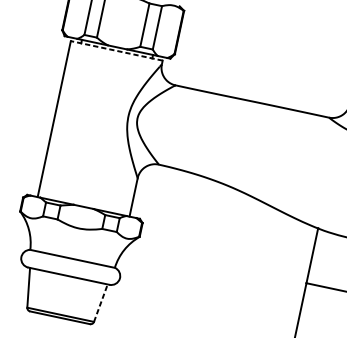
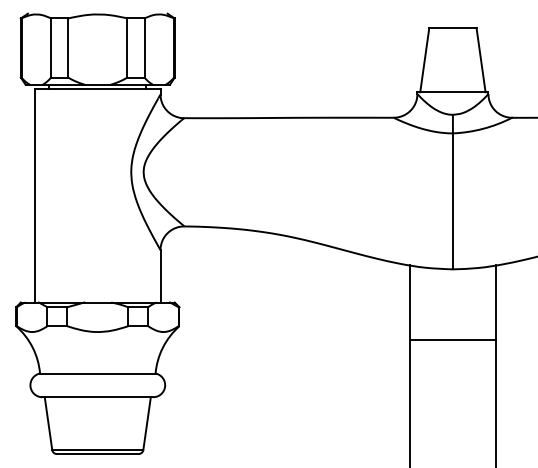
line: (116, 50) -> (97, 89), dashed -> solid
line: (101, 303) -> (147, 423), dashed -> solid

